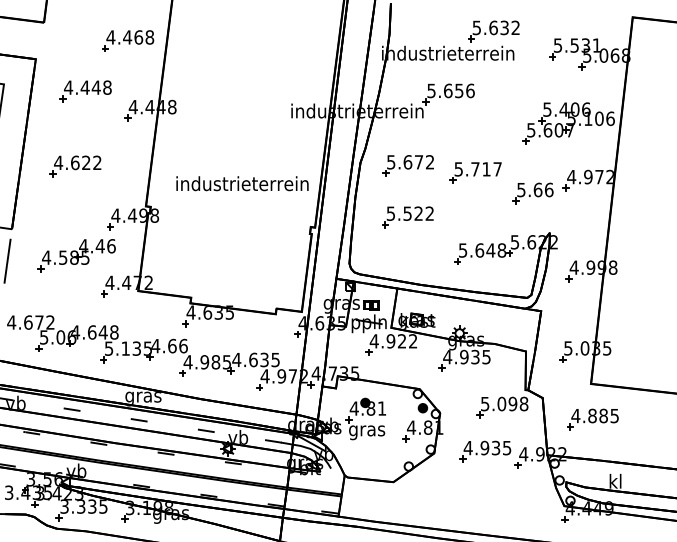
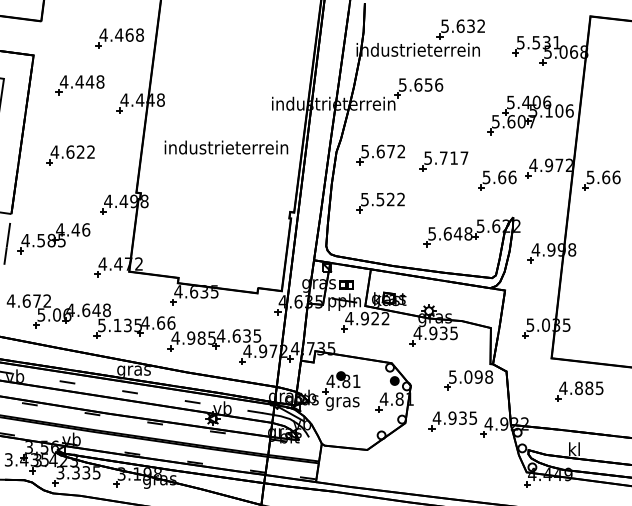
text: (242, 183) -> (226, 147), moved
part: (644, 193) -> (601, 180), added
part: (76, 255) -> (53, 238), moved
part: (593, 419) -> (579, 391), moved

